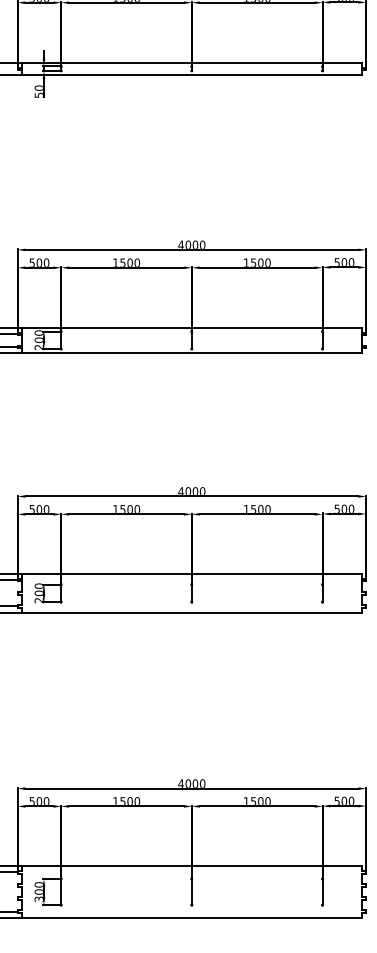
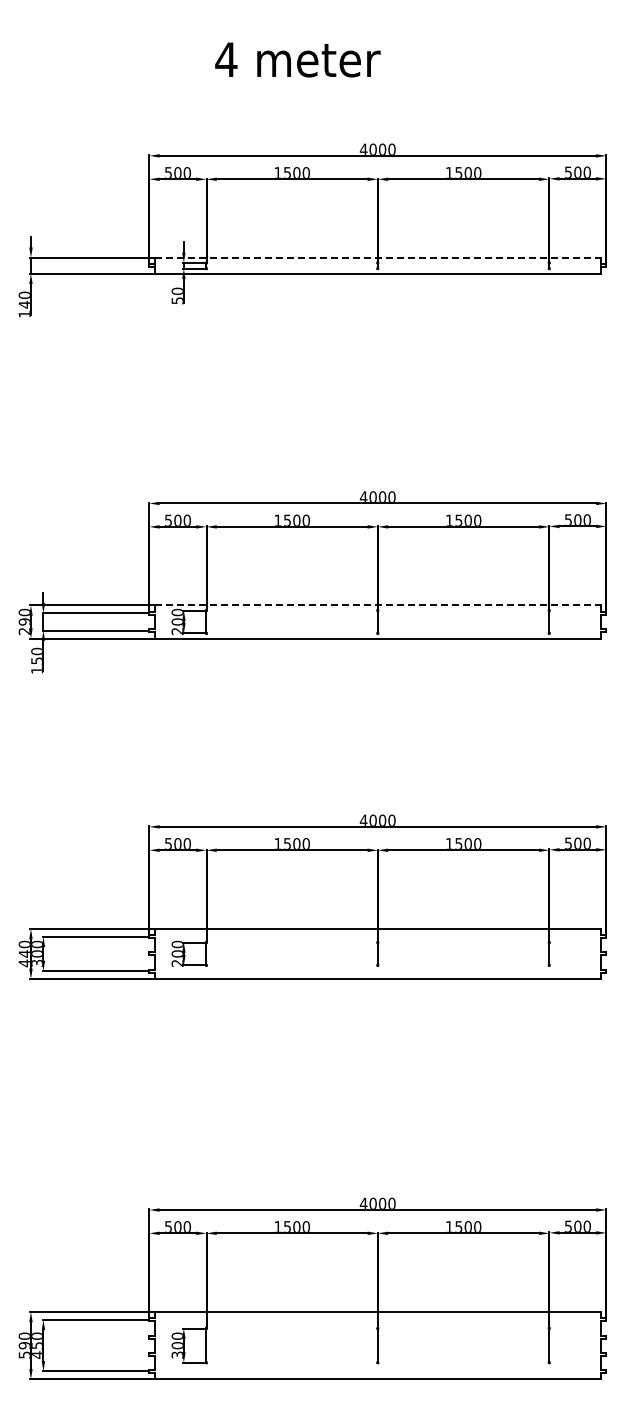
line: (191, 62) -> (377, 257), solid -> dashed
line: (191, 327) -> (377, 605), solid -> dashed

